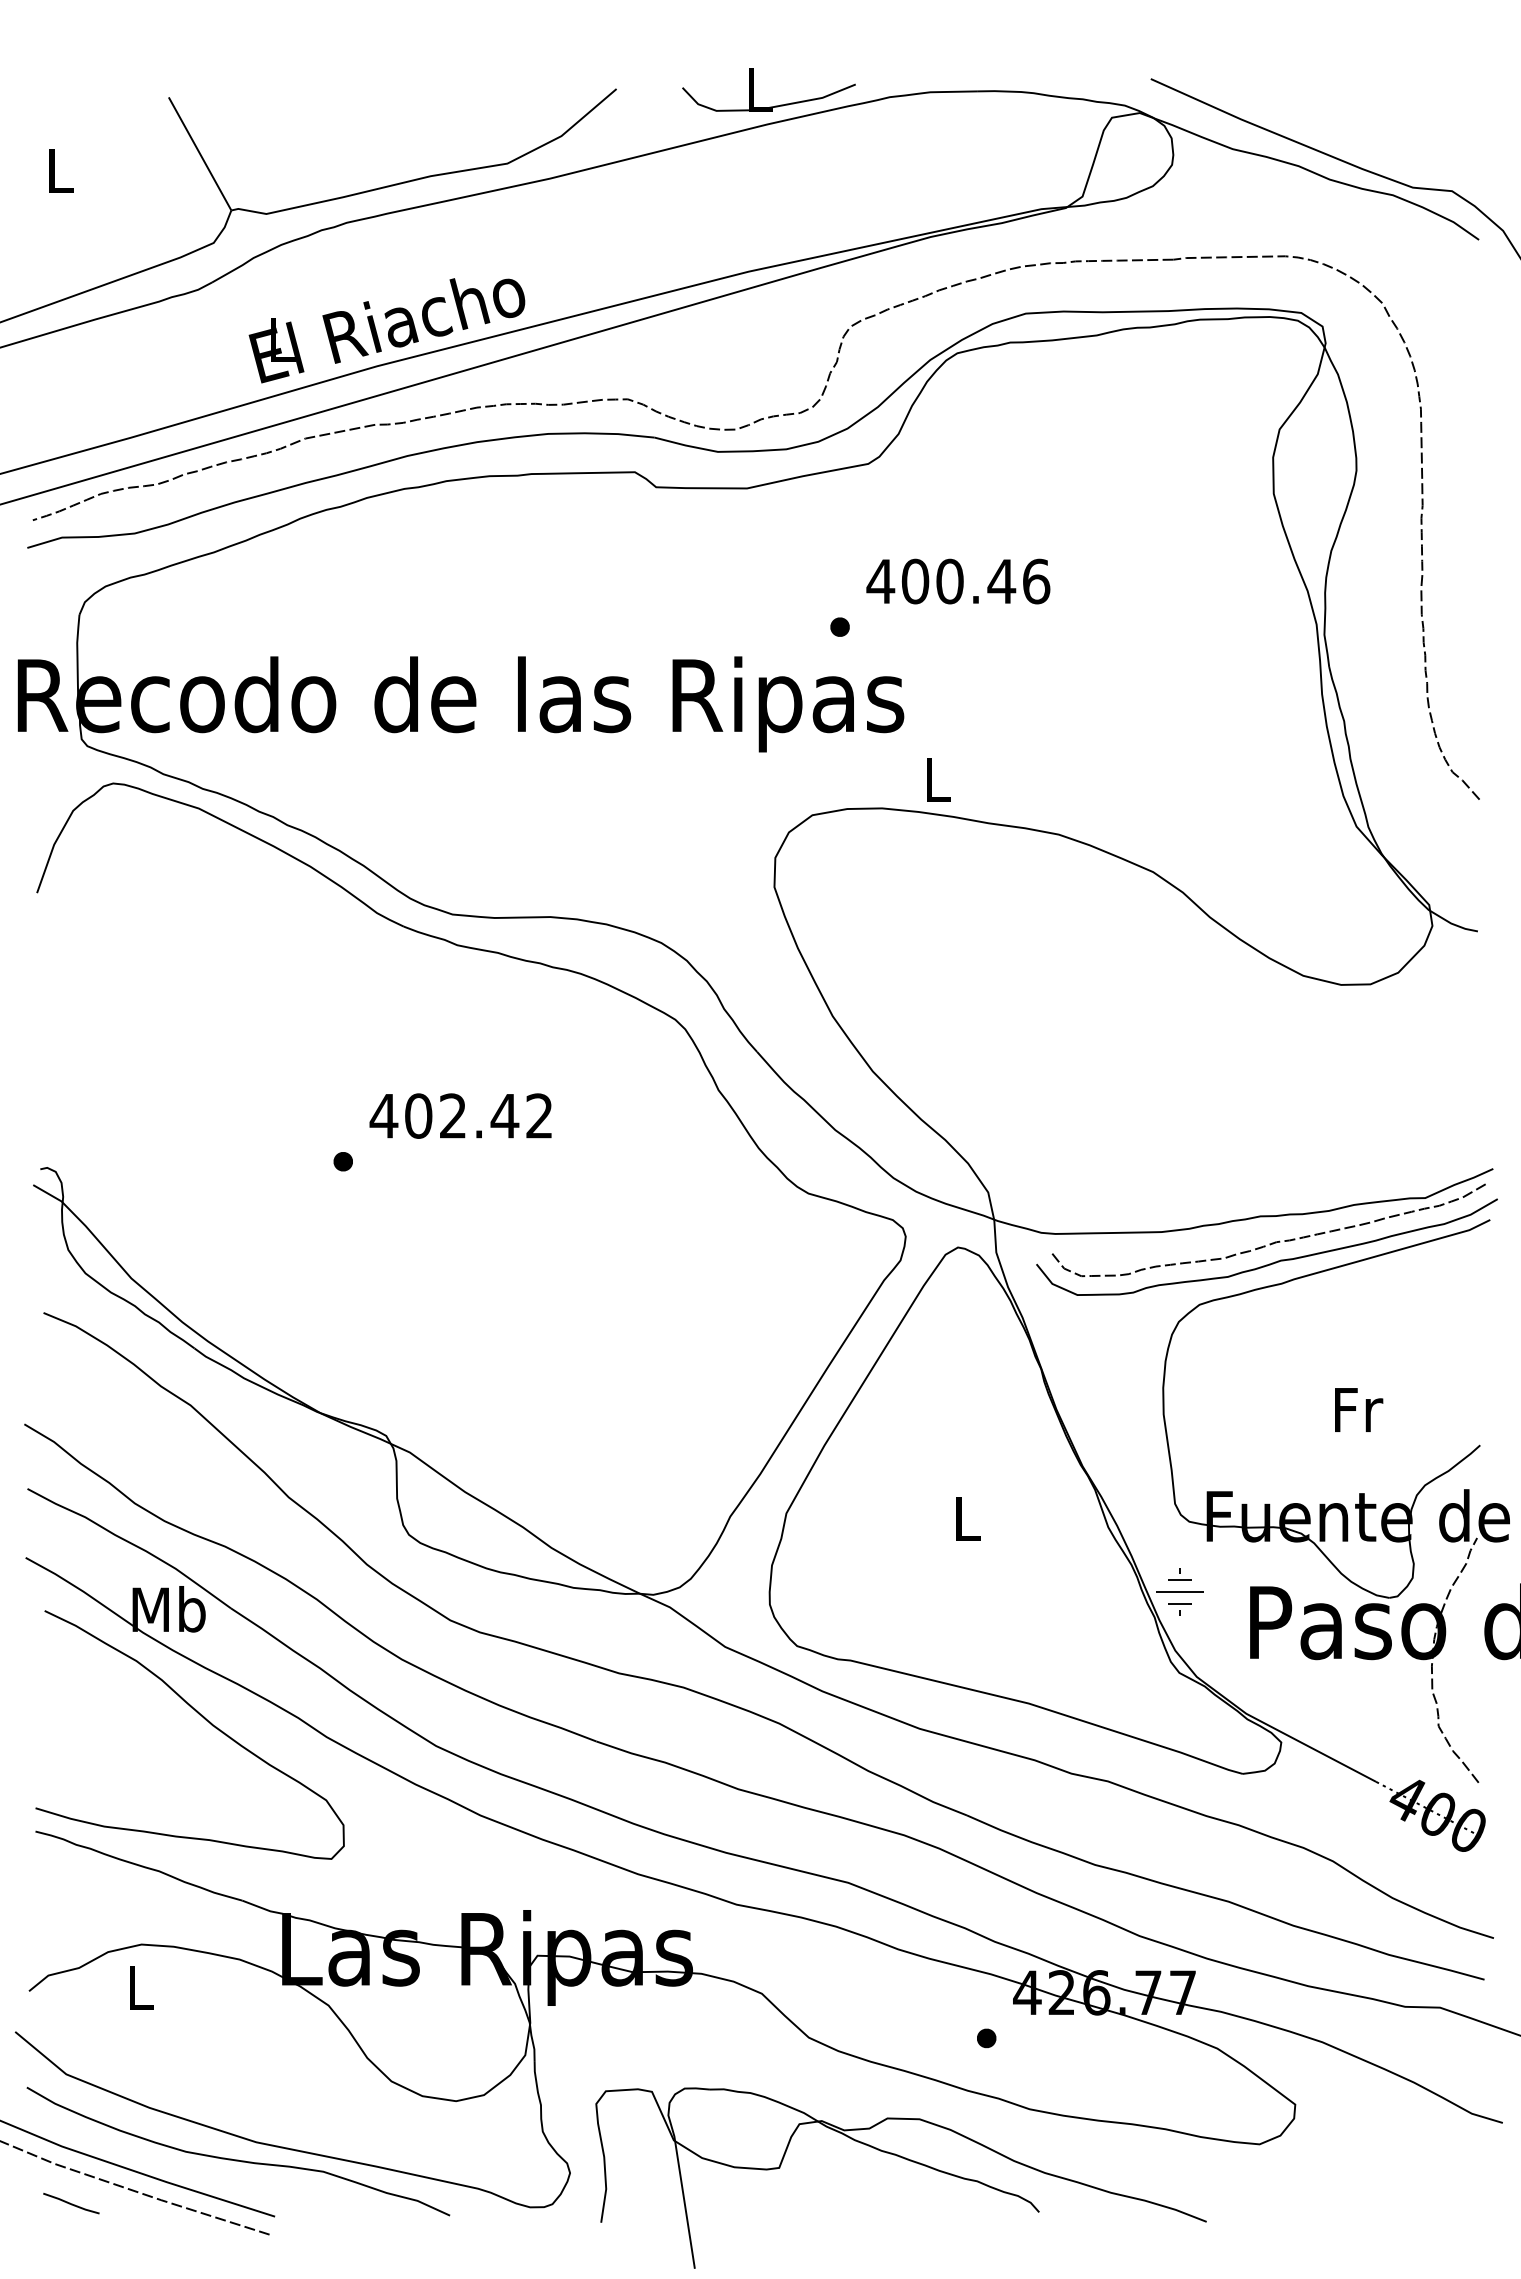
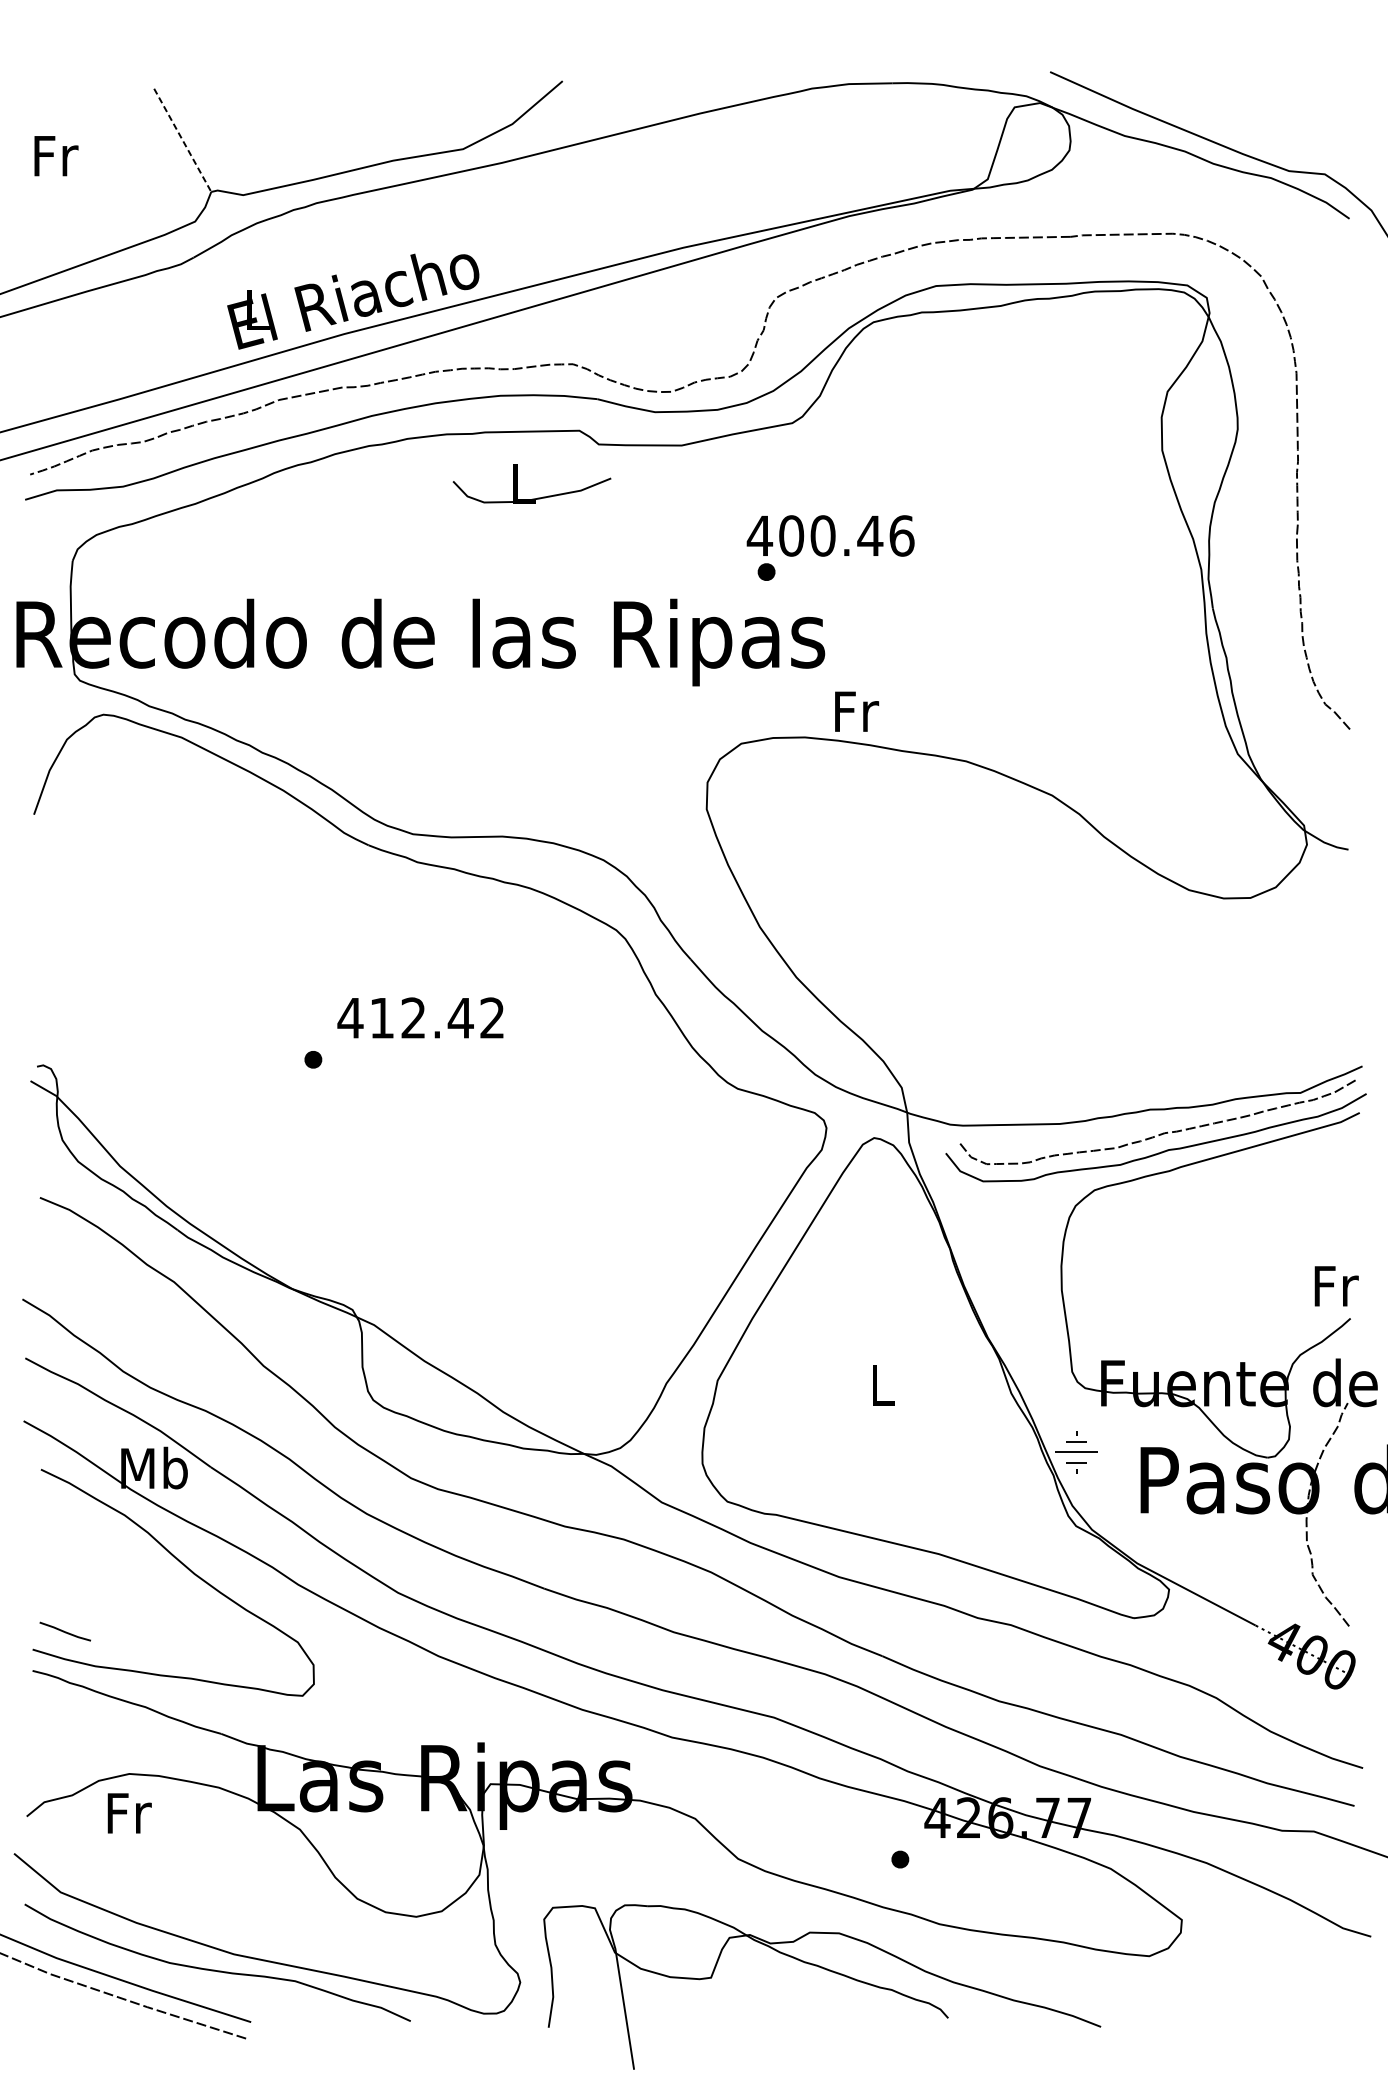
part: (753, 89) -> (517, 482), moved
line: (200, 153) -> (183, 139), solid -> dashed
text: (61, 171) -> (56, 156), L -> Fr
text: (958, 581) -> (830, 535), moved
text: (939, 780) -> (857, 711), L -> Fr
text: (418, 1115) -> (381, 1017), 402.42 -> 412.42
text: (1359, 1409) -> (1337, 1285), moved
text: (142, 1987) -> (130, 1813), L -> Fr
line: (71, 2203) -> (65, 1631), moved

